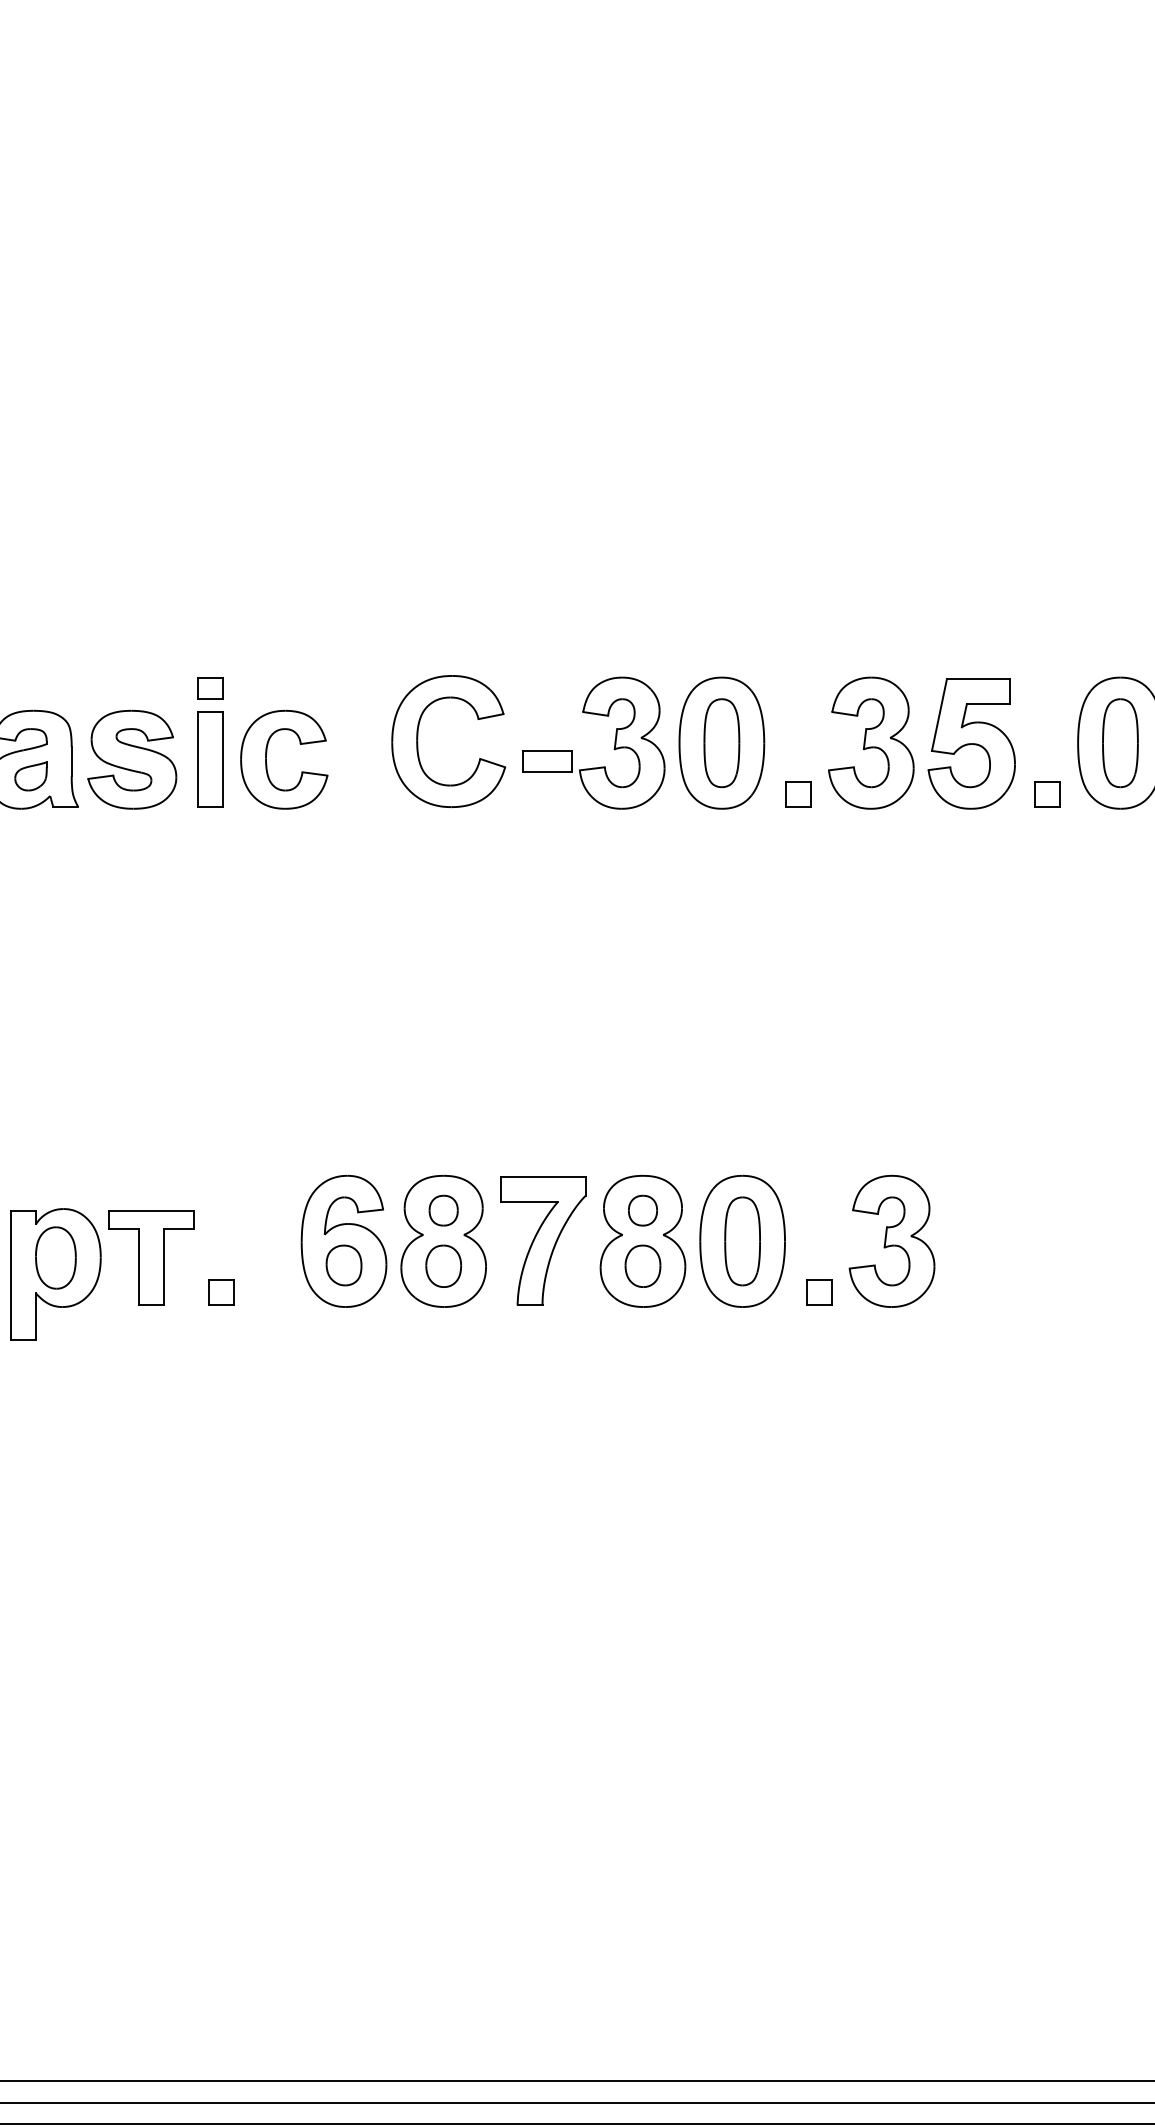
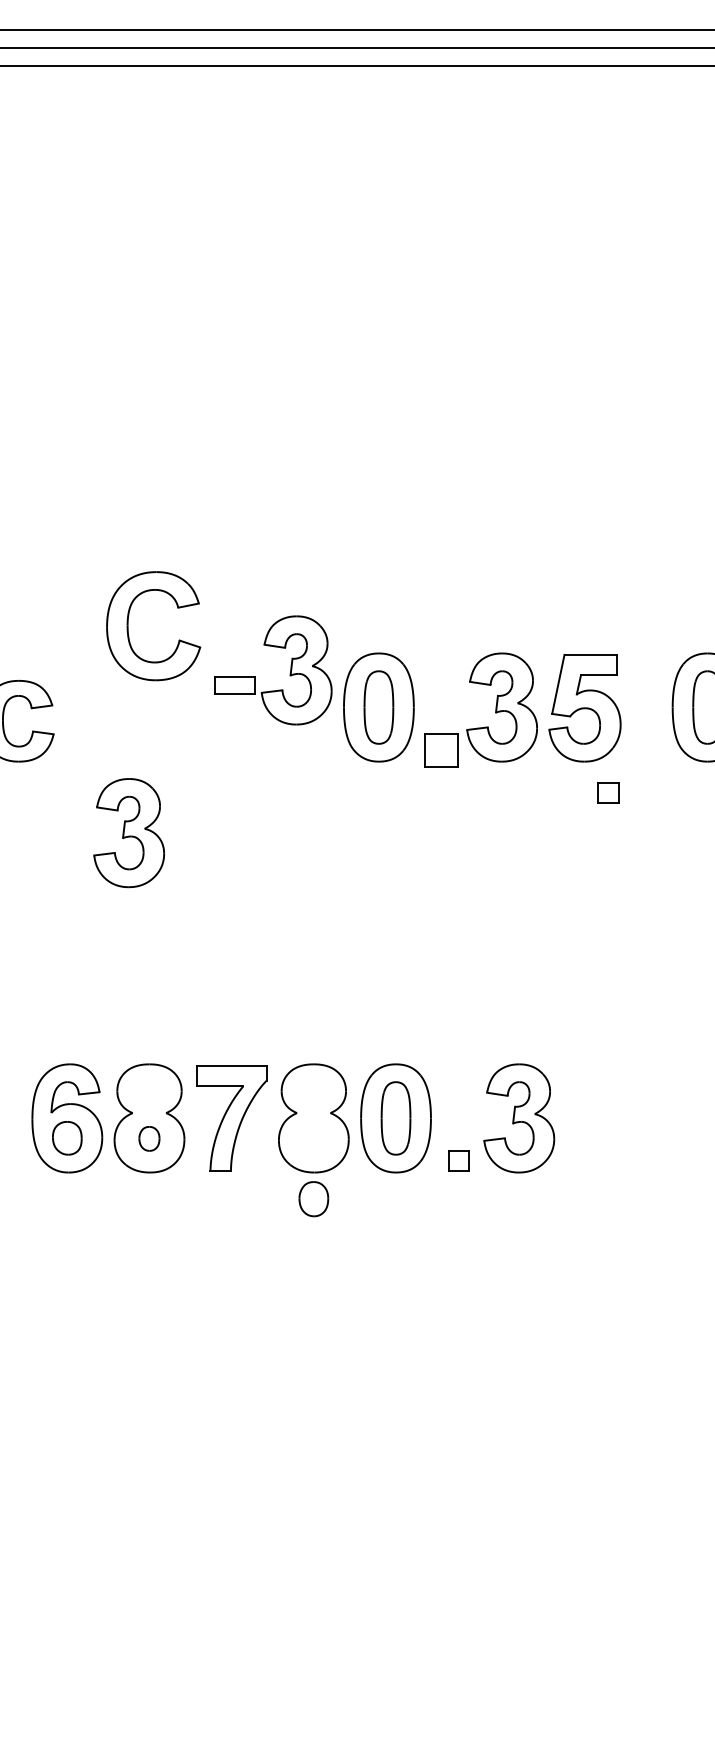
part: (418, 741) -> (128, 626), moved
part: (614, 742) -> (290, 669), moved
part: (798, 794) -> (442, 749), size x1.6
part: (1047, 794) -> (608, 792), moved
part: (418, 894) -> (128, 832), added
part: (443, 1210) -> (149, 1092), removed
part: (642, 1210) -> (313, 1092), removed
part: (443, 1265) -> (149, 1138), size x0.7
part: (642, 1265) -> (313, 1198), moved

